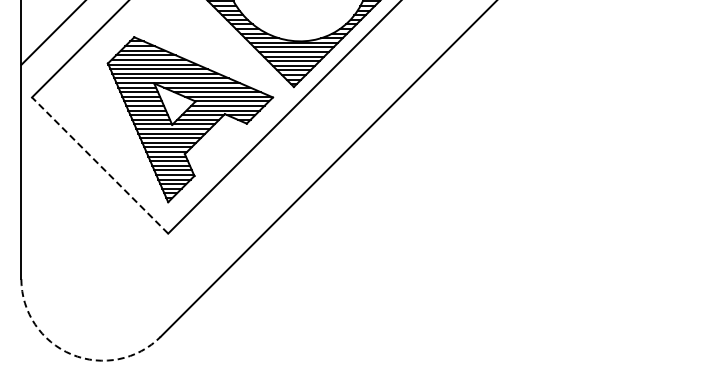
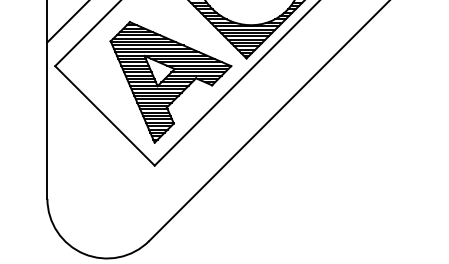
line: (99, 165) -> (104, 115), dashed -> solid
arc: (71, 354) -> (84, 253), dashed -> solid

